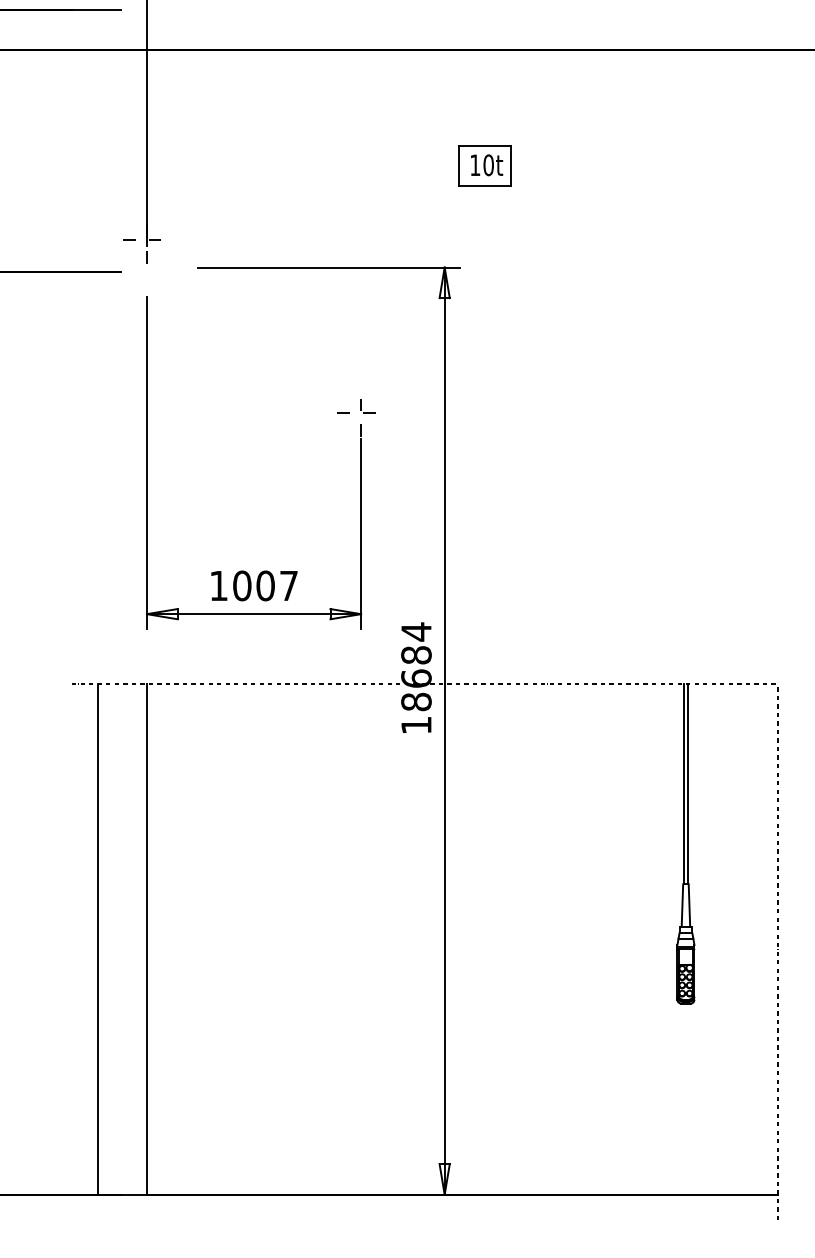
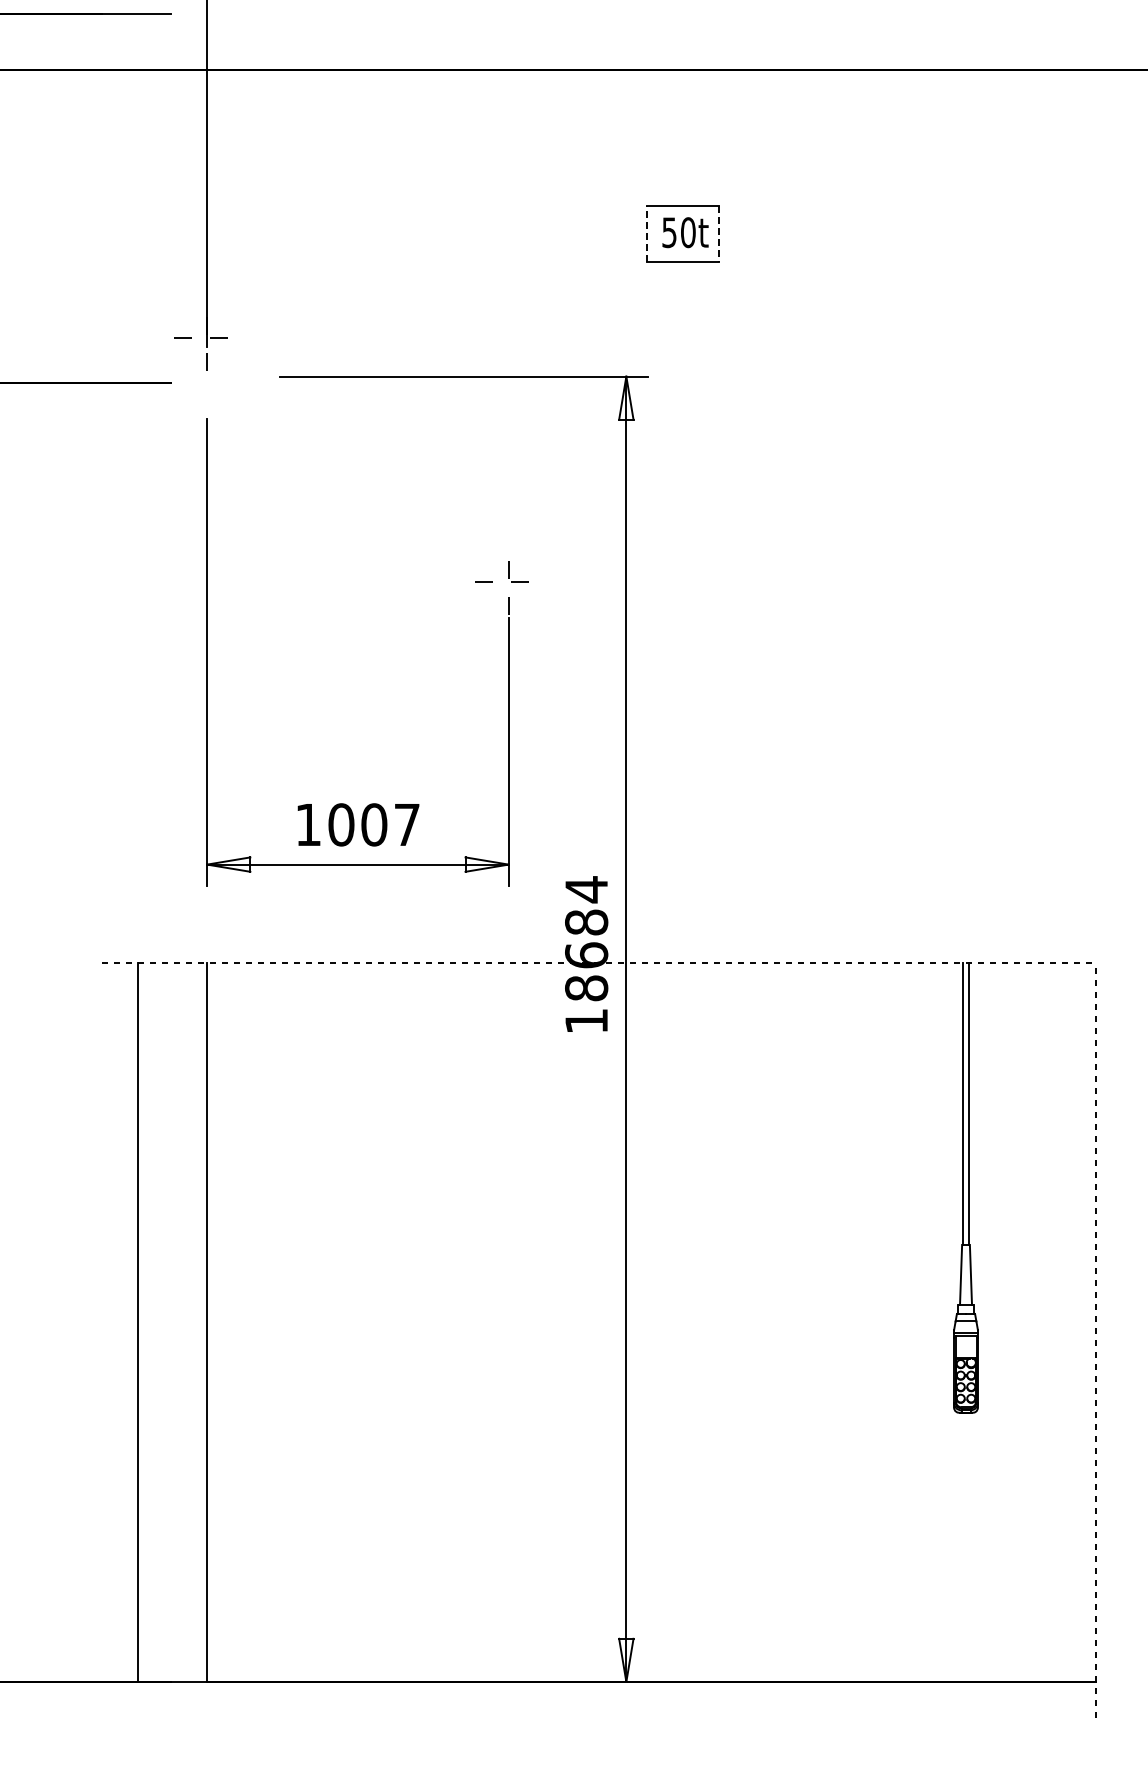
line: (458, 165) -> (646, 233), solid -> dashed
text: (475, 165) -> (669, 232), 10t -> 50t
line: (510, 166) -> (719, 234), solid -> dashed

